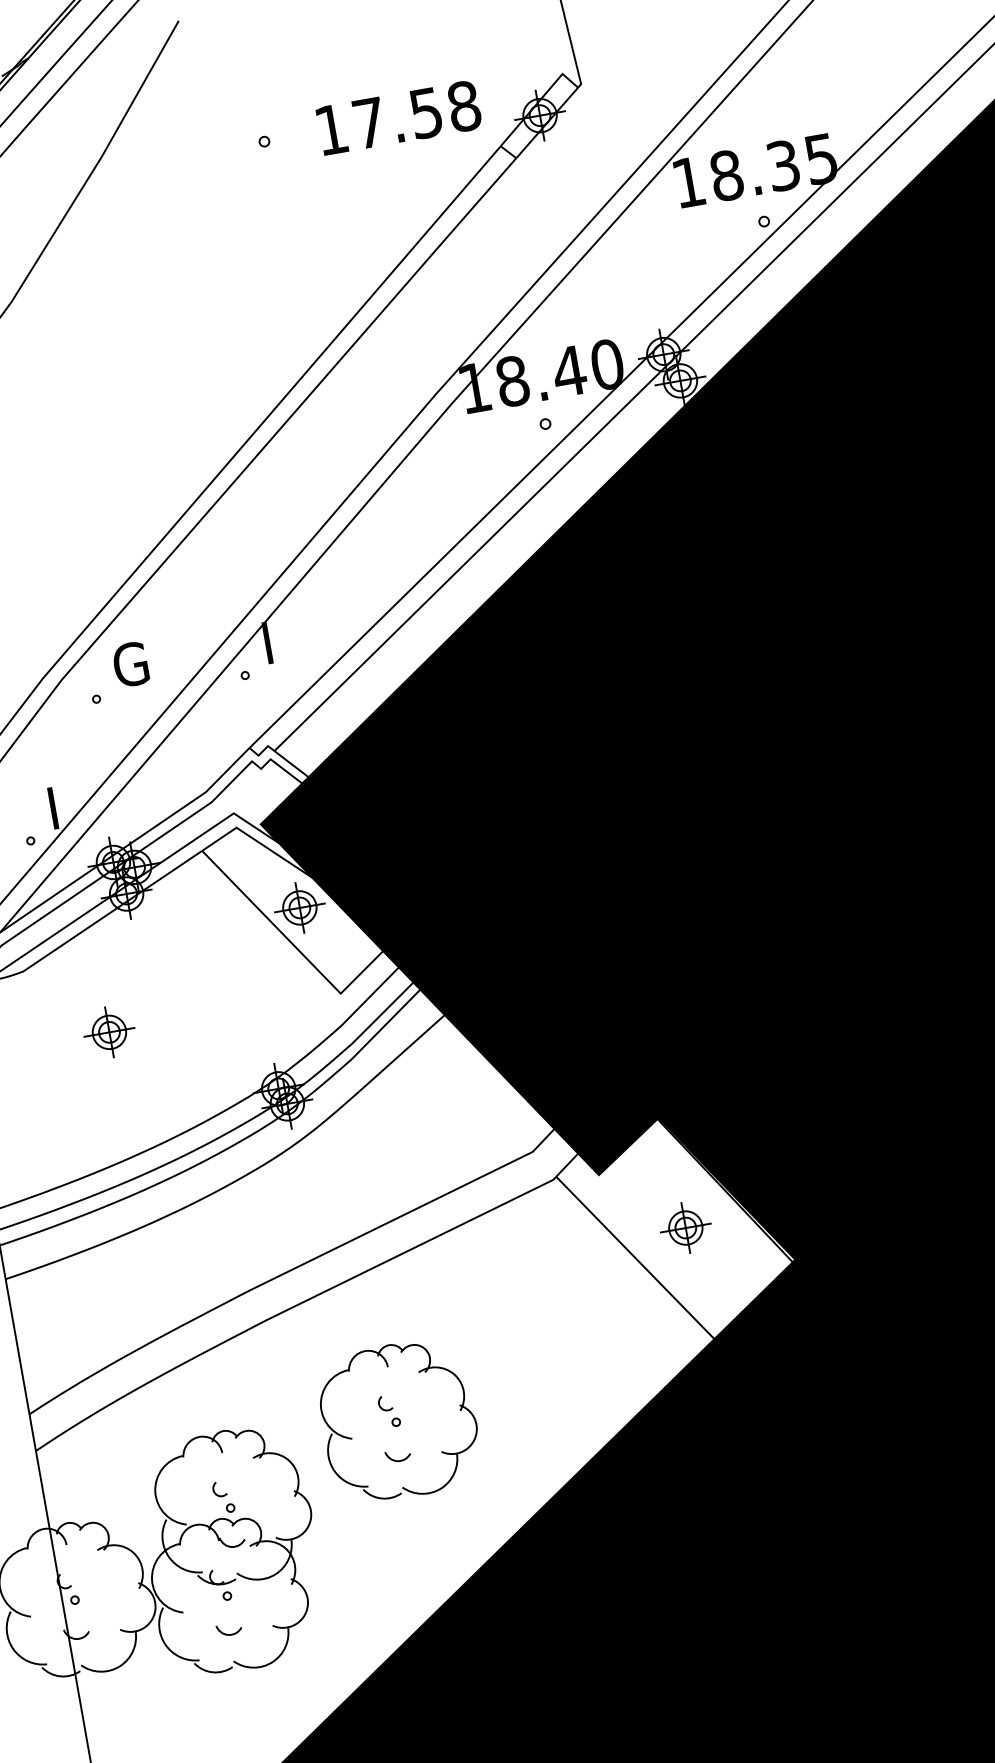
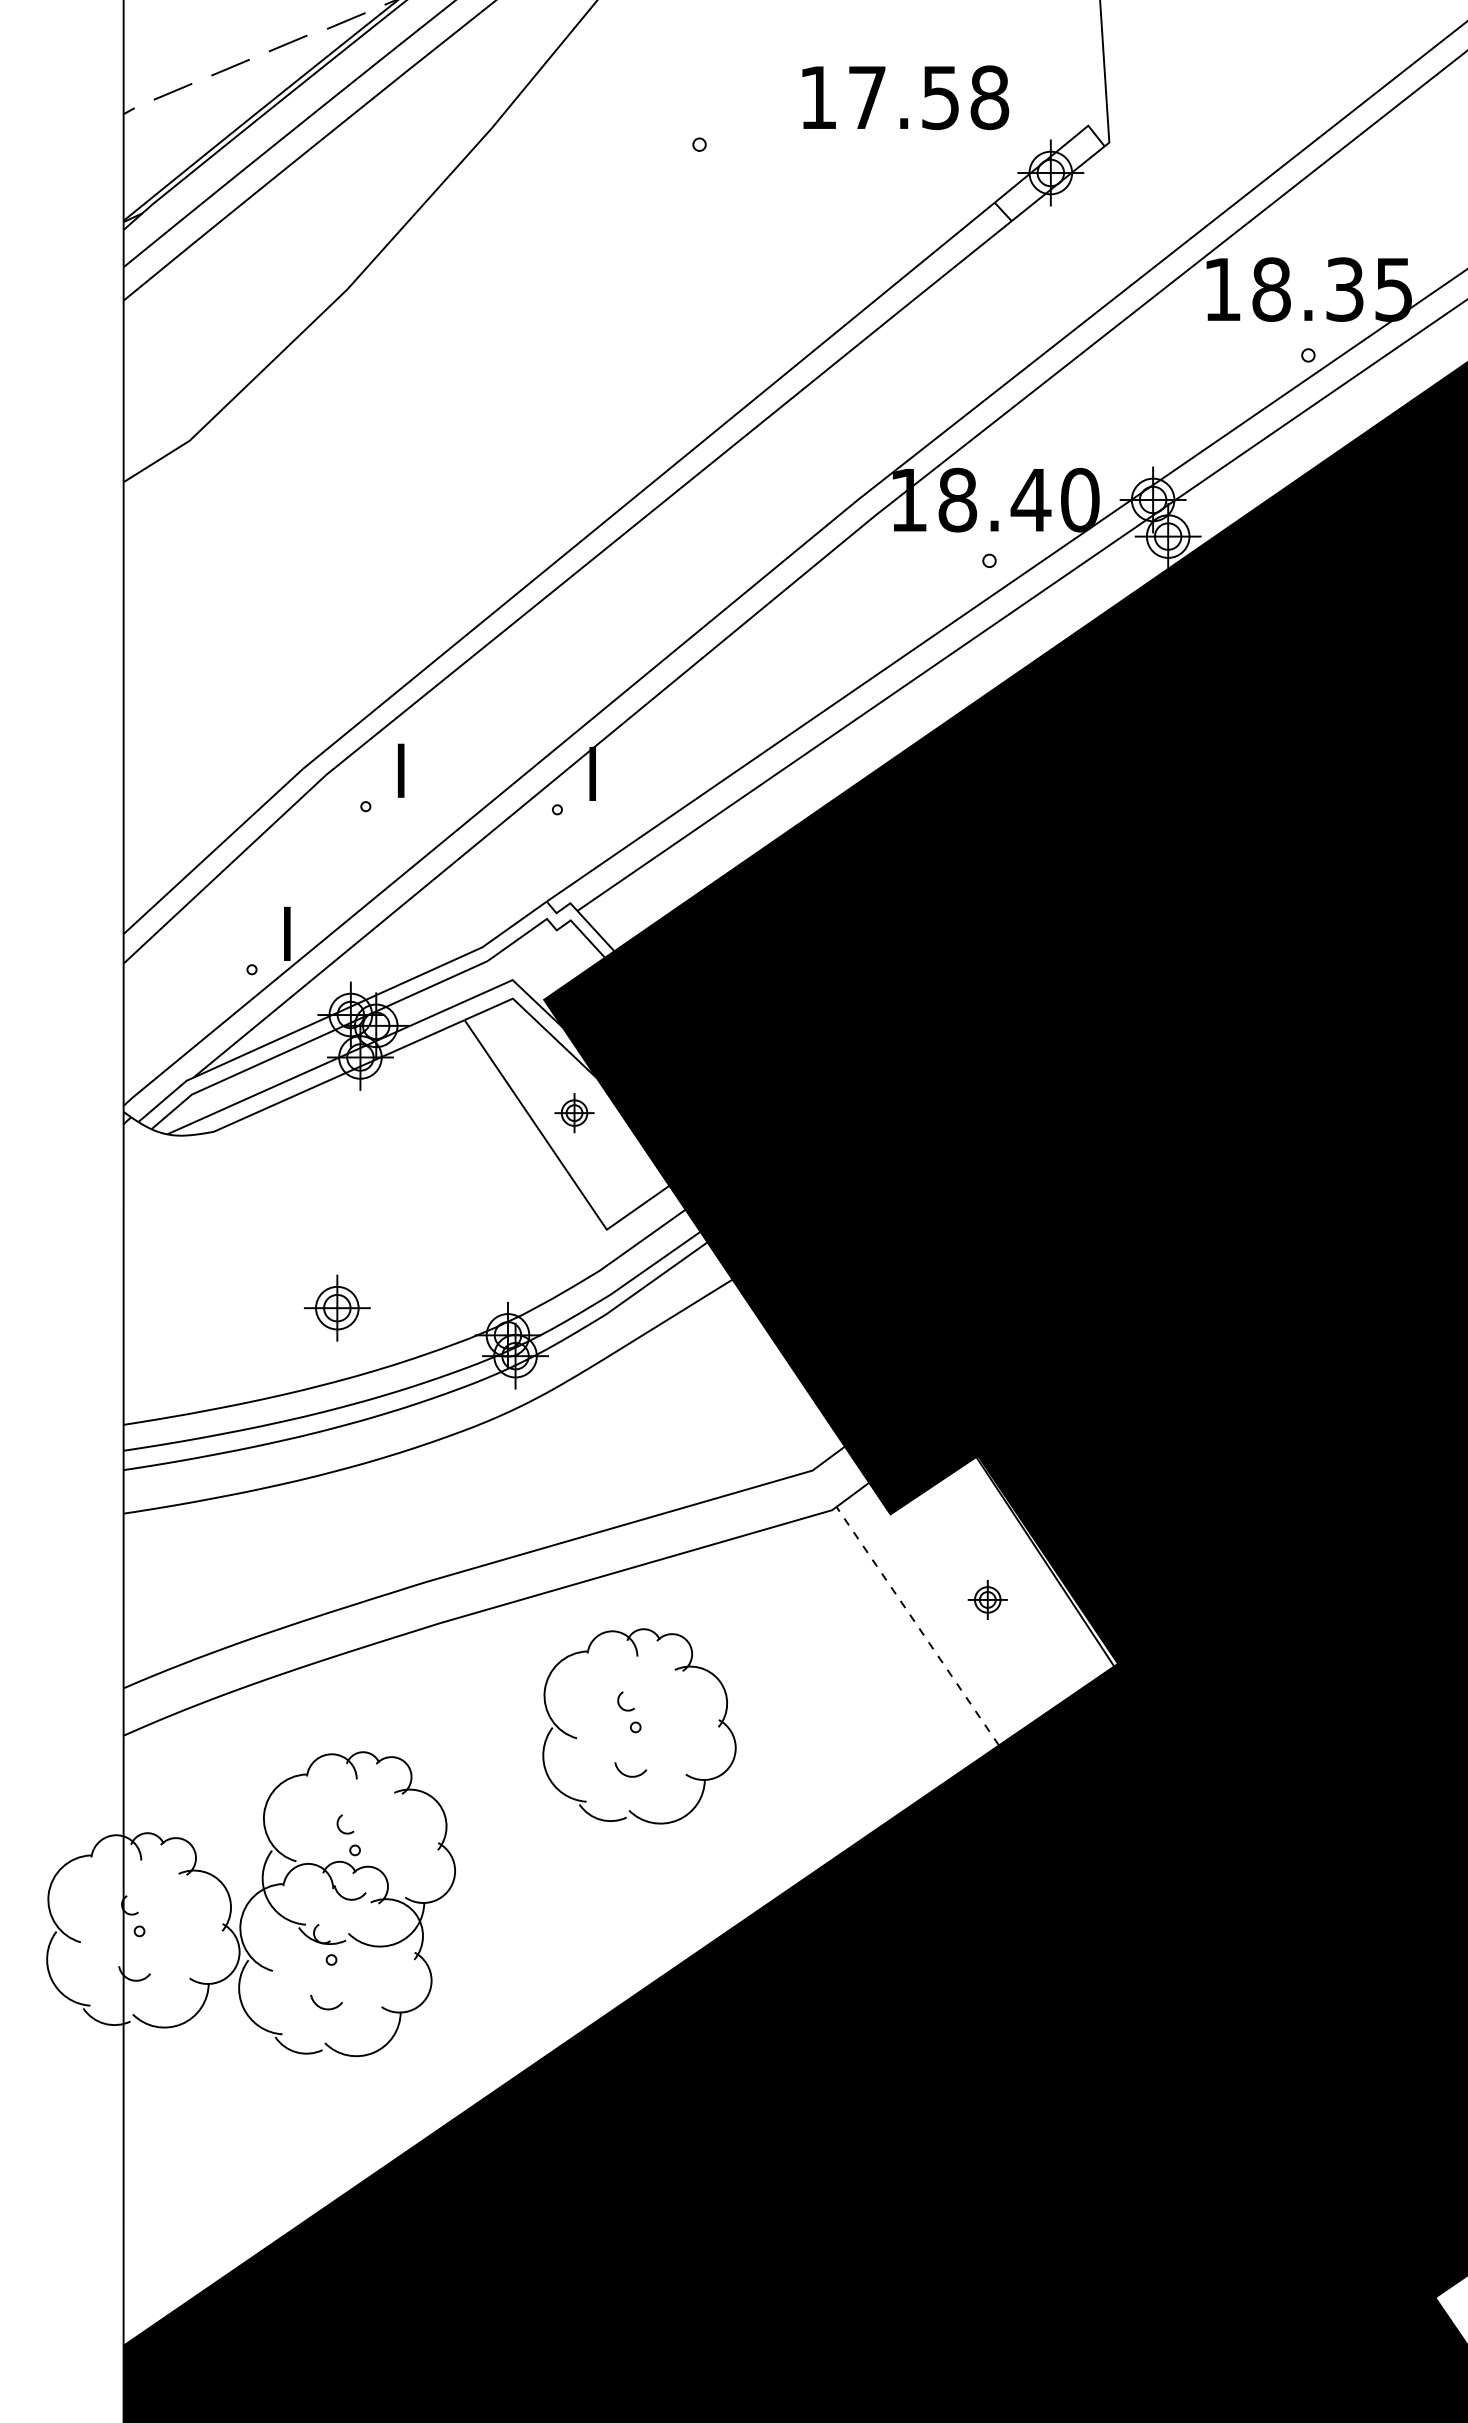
text: (398, 117) -> (905, 97), moved
text: (130, 664) -> (416, 770), G -> I
part: (299, 907) -> (574, 1112), size x0.6
part: (109, 1031) -> (337, 1307), moved
part: (685, 1227) -> (987, 1599), size x0.6
line: (635, 1257) -> (917, 1625), solid -> dashed
part: (399, 1421) -> (639, 1726), moved

